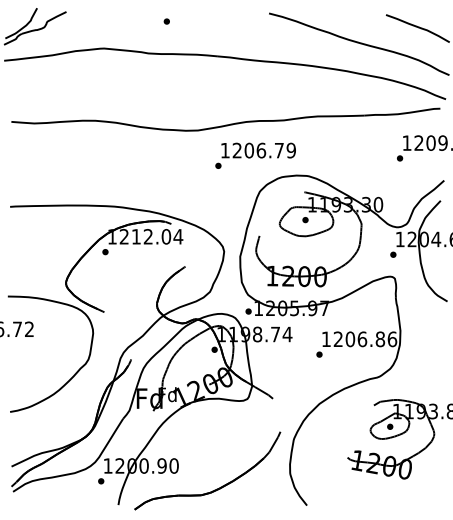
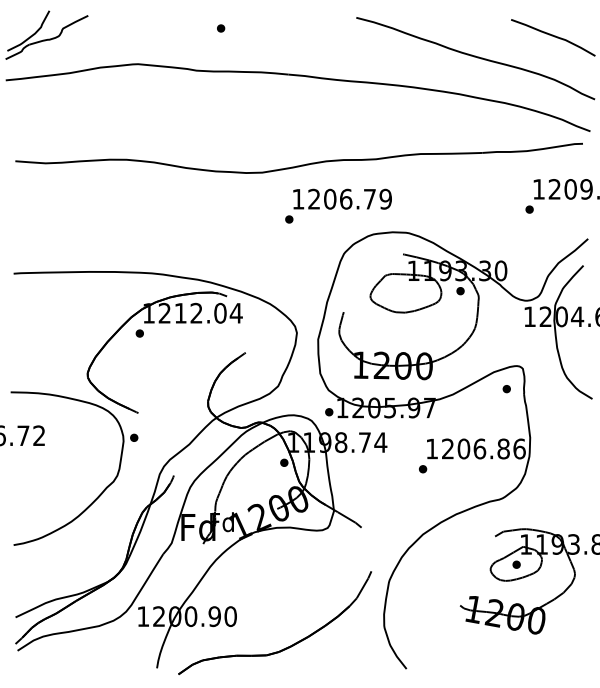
part: (305, 220) -> (460, 291), moved
part: (393, 255) -> (506, 389), moved
part: (101, 481) -> (134, 437), moved

